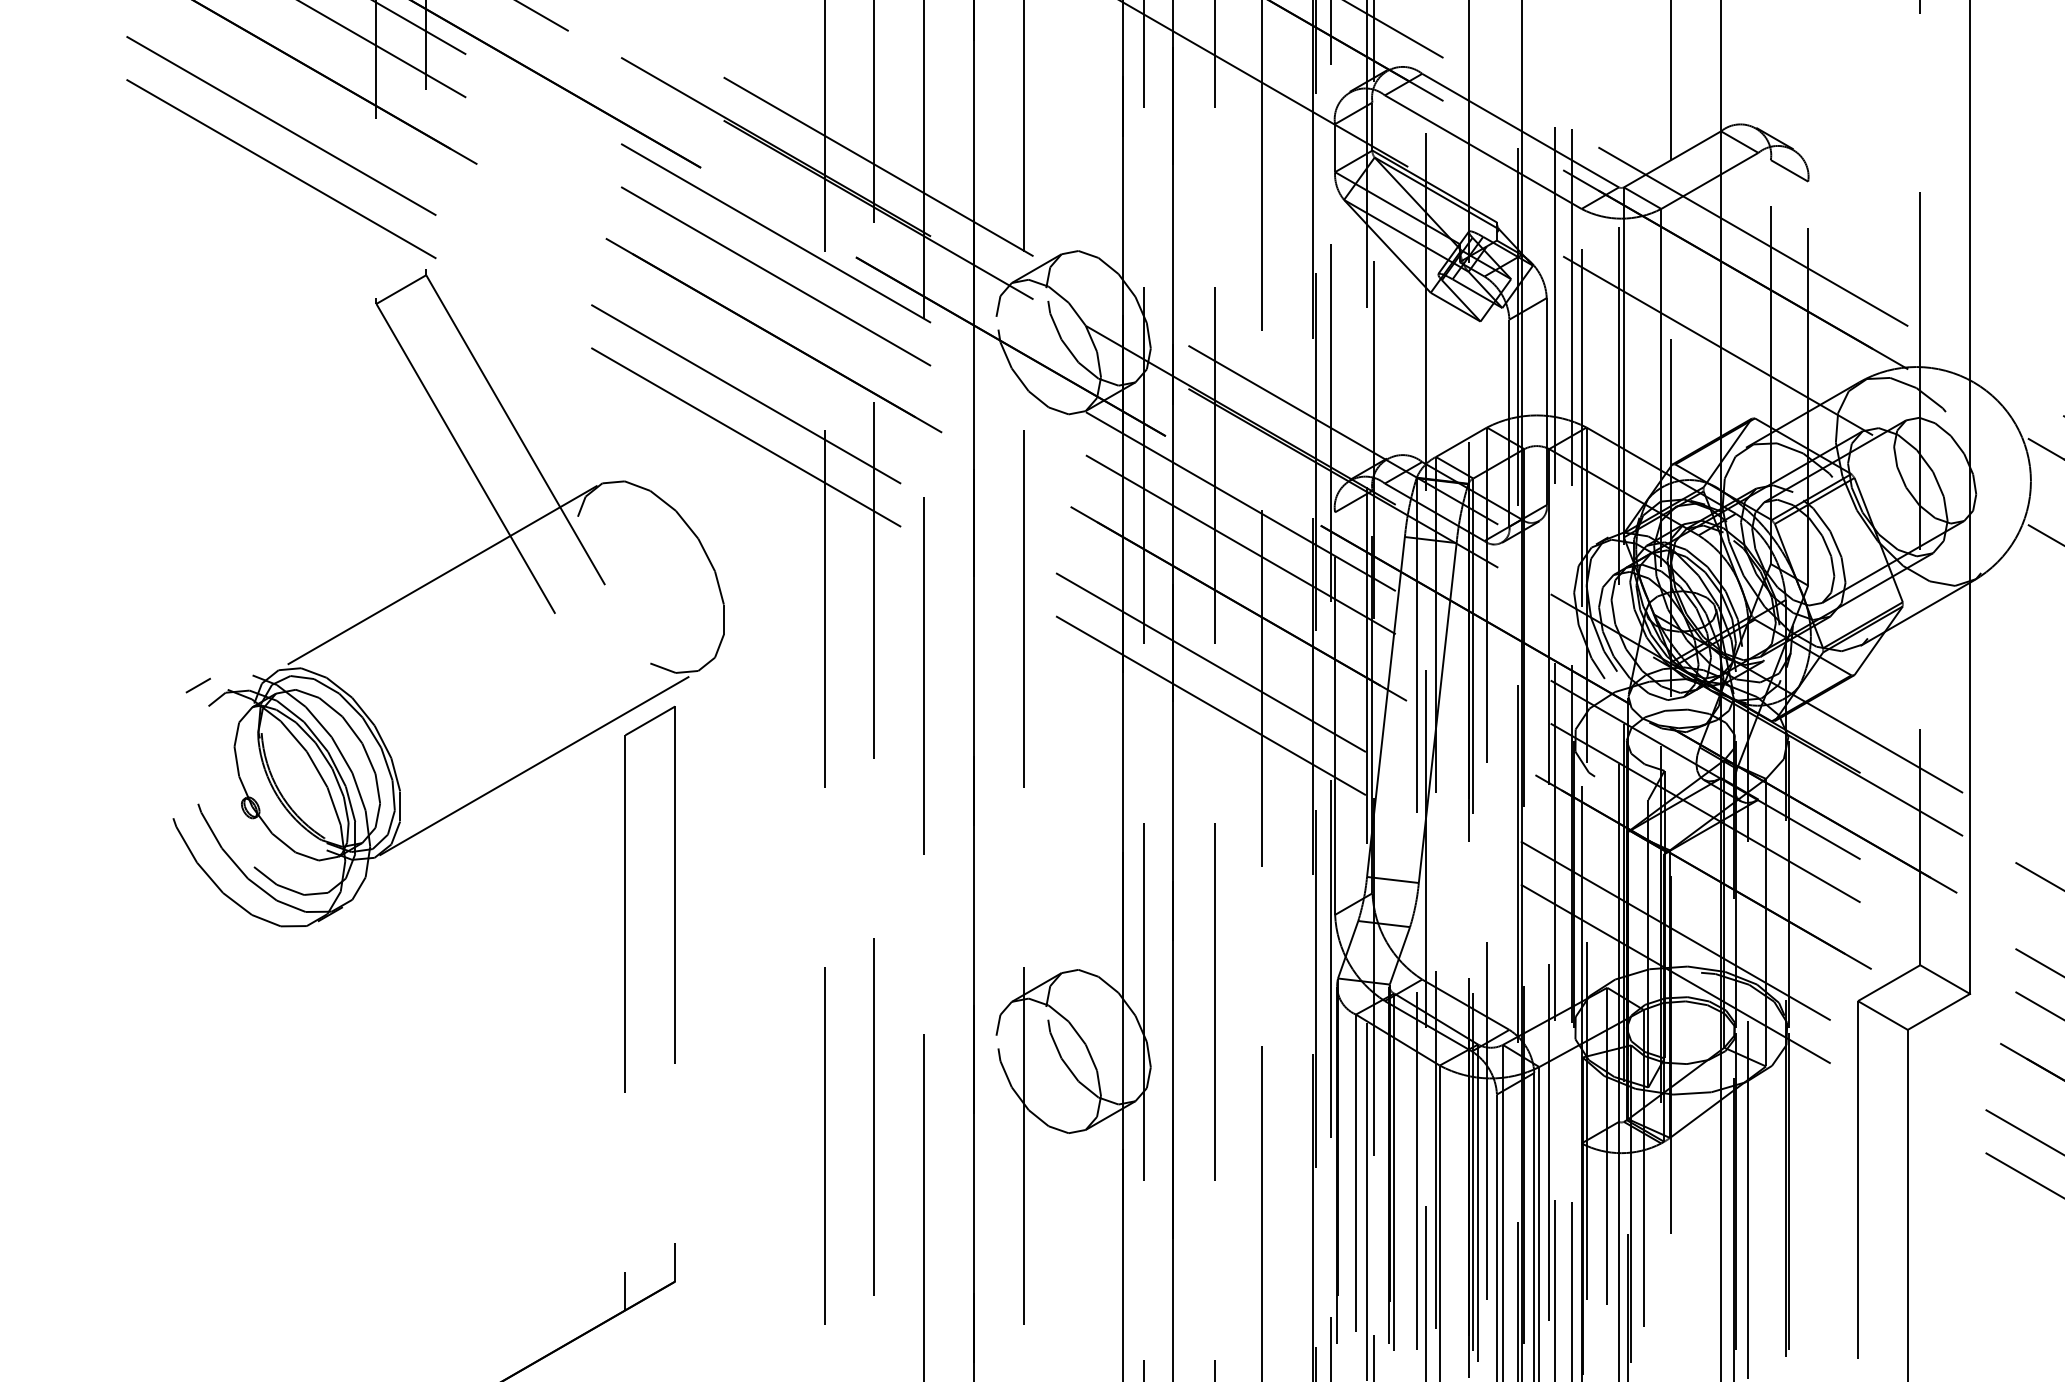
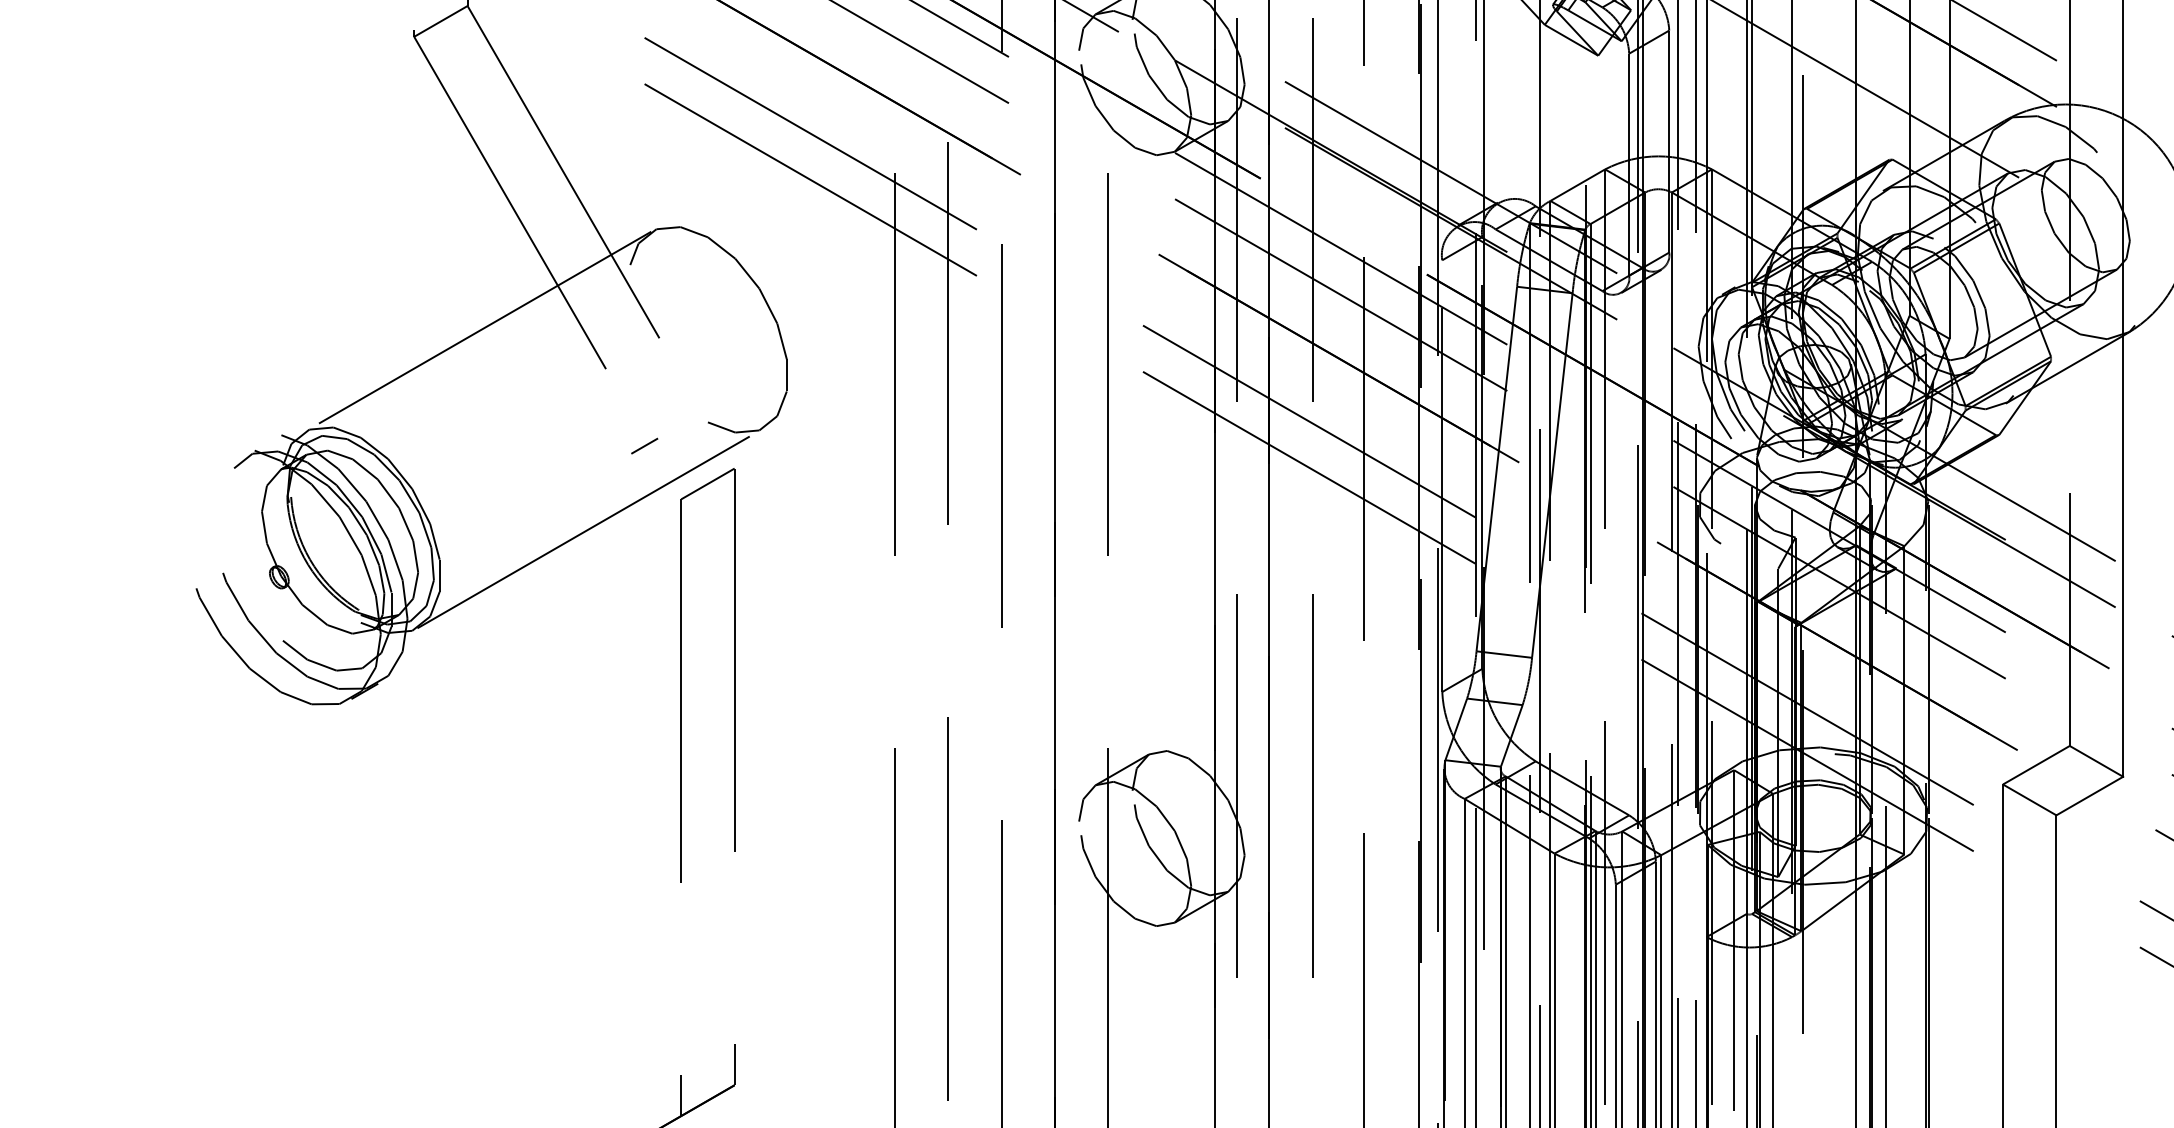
line: (197, 685) -> (643, 446), moved

